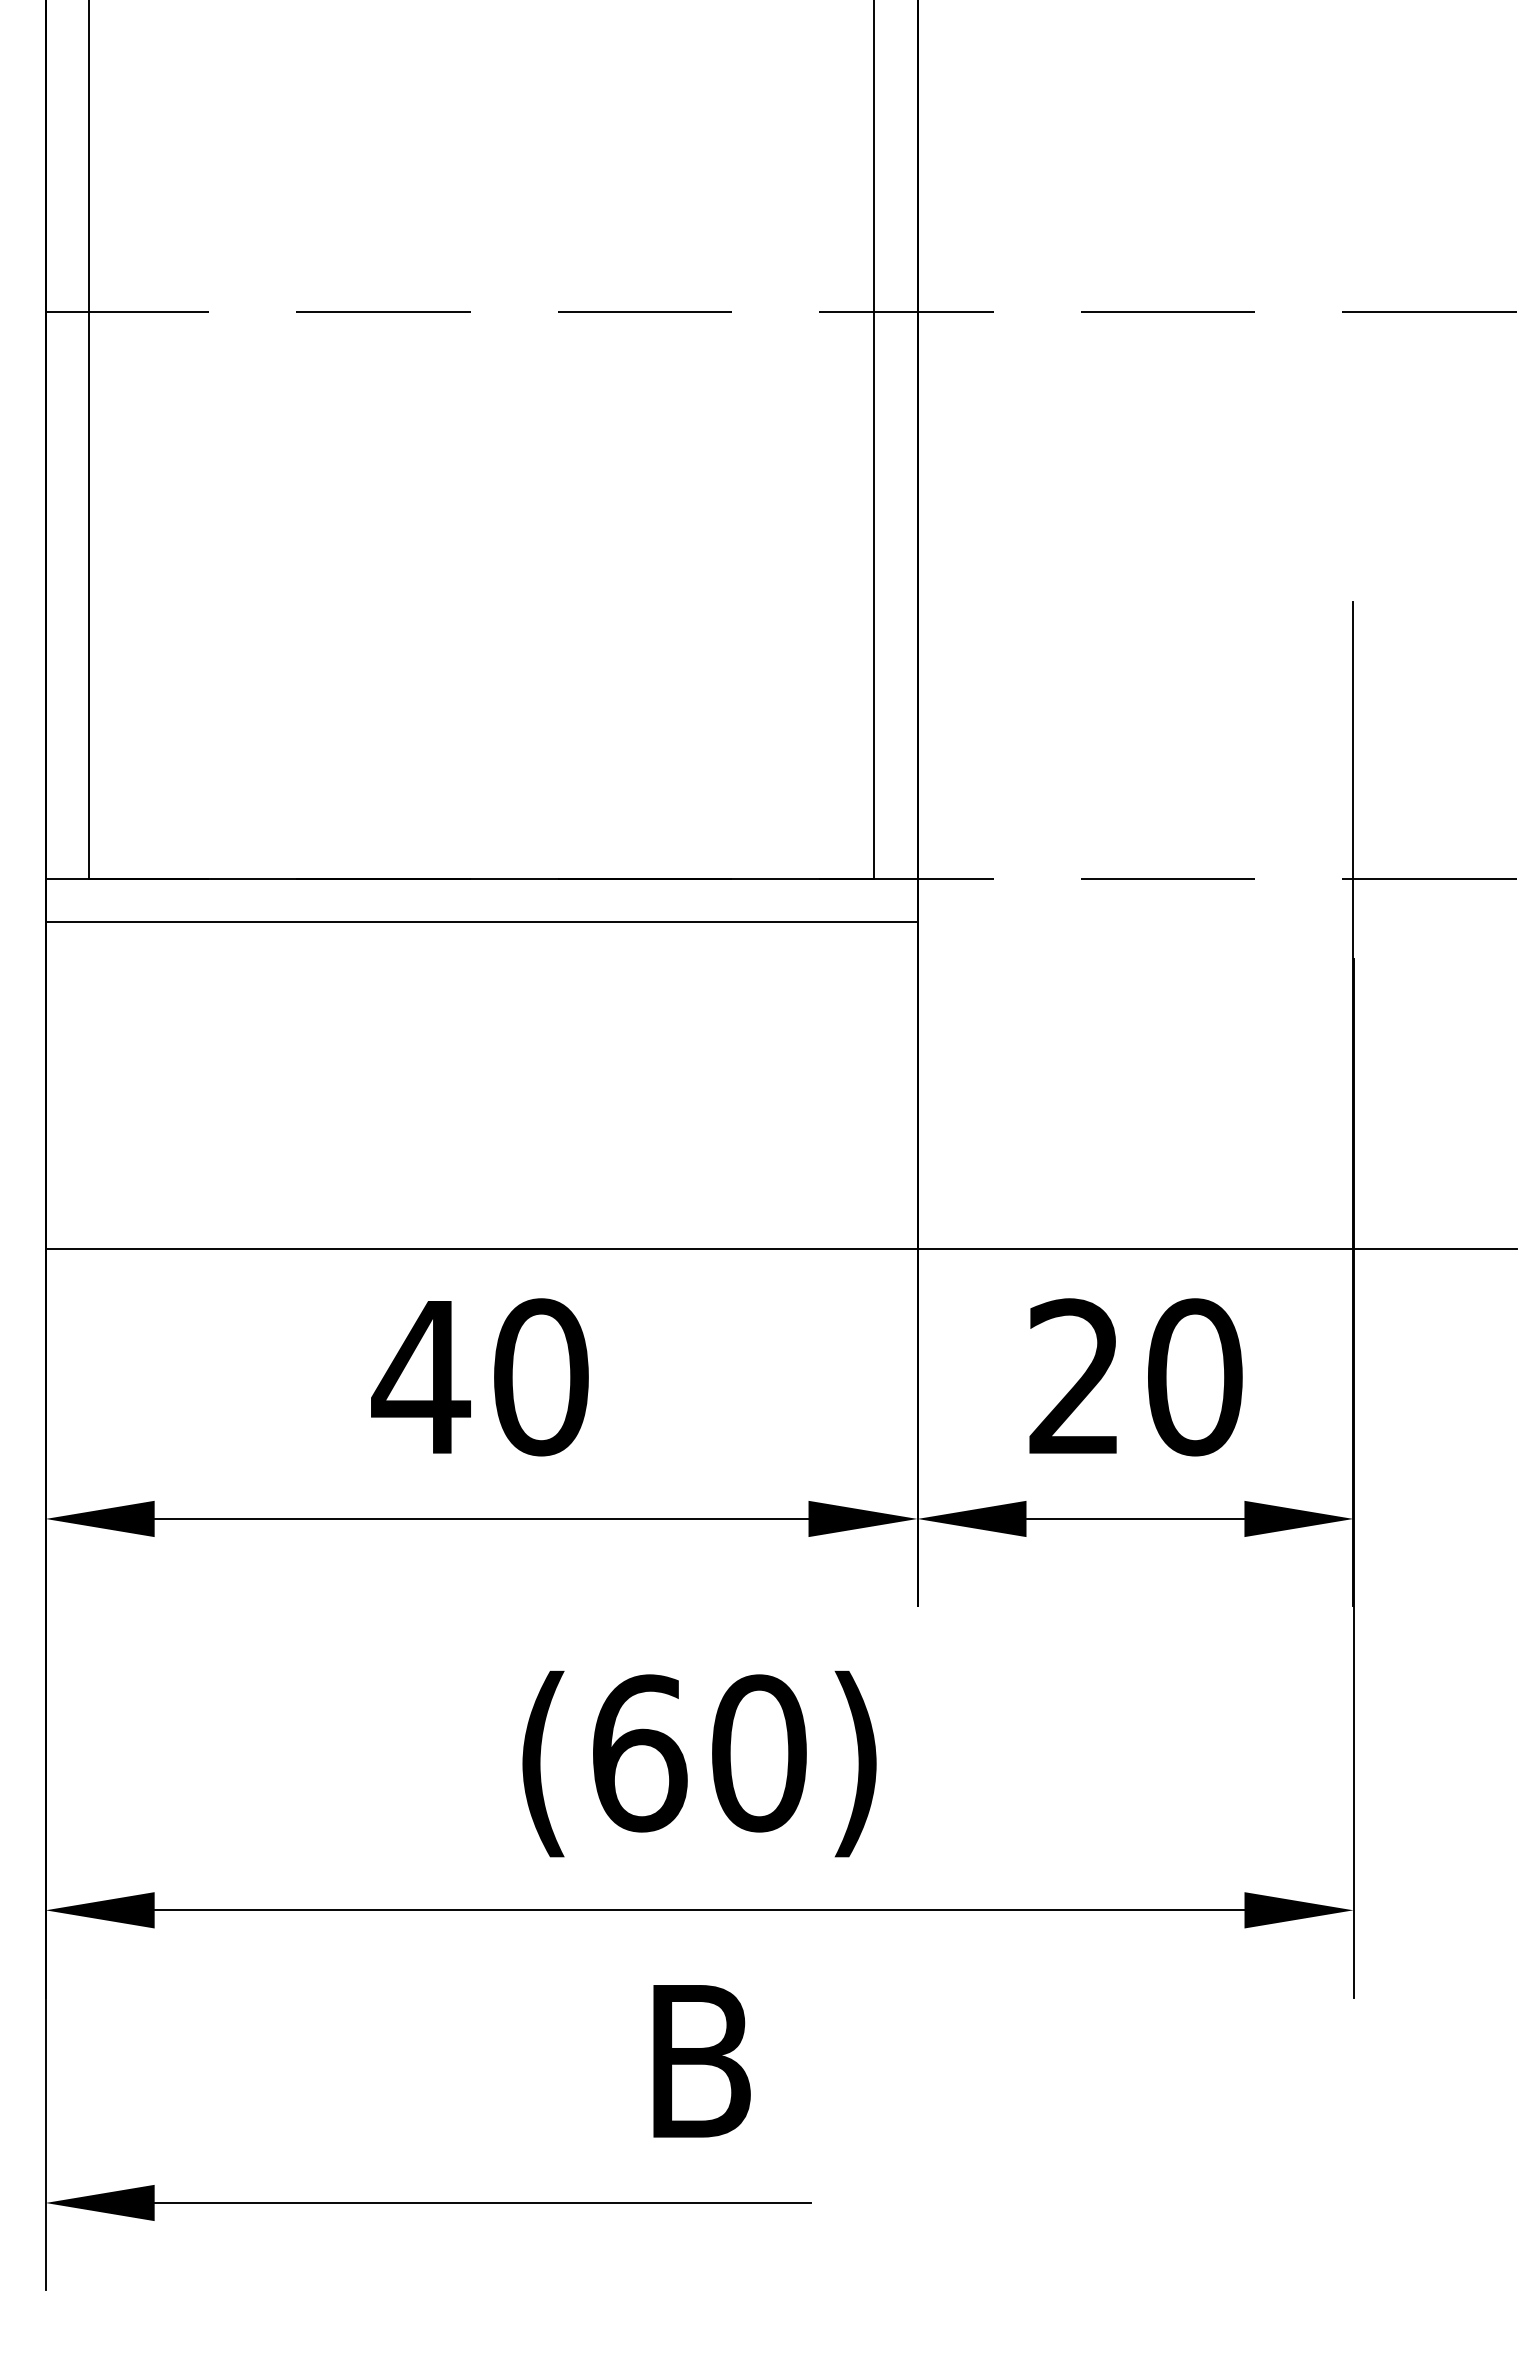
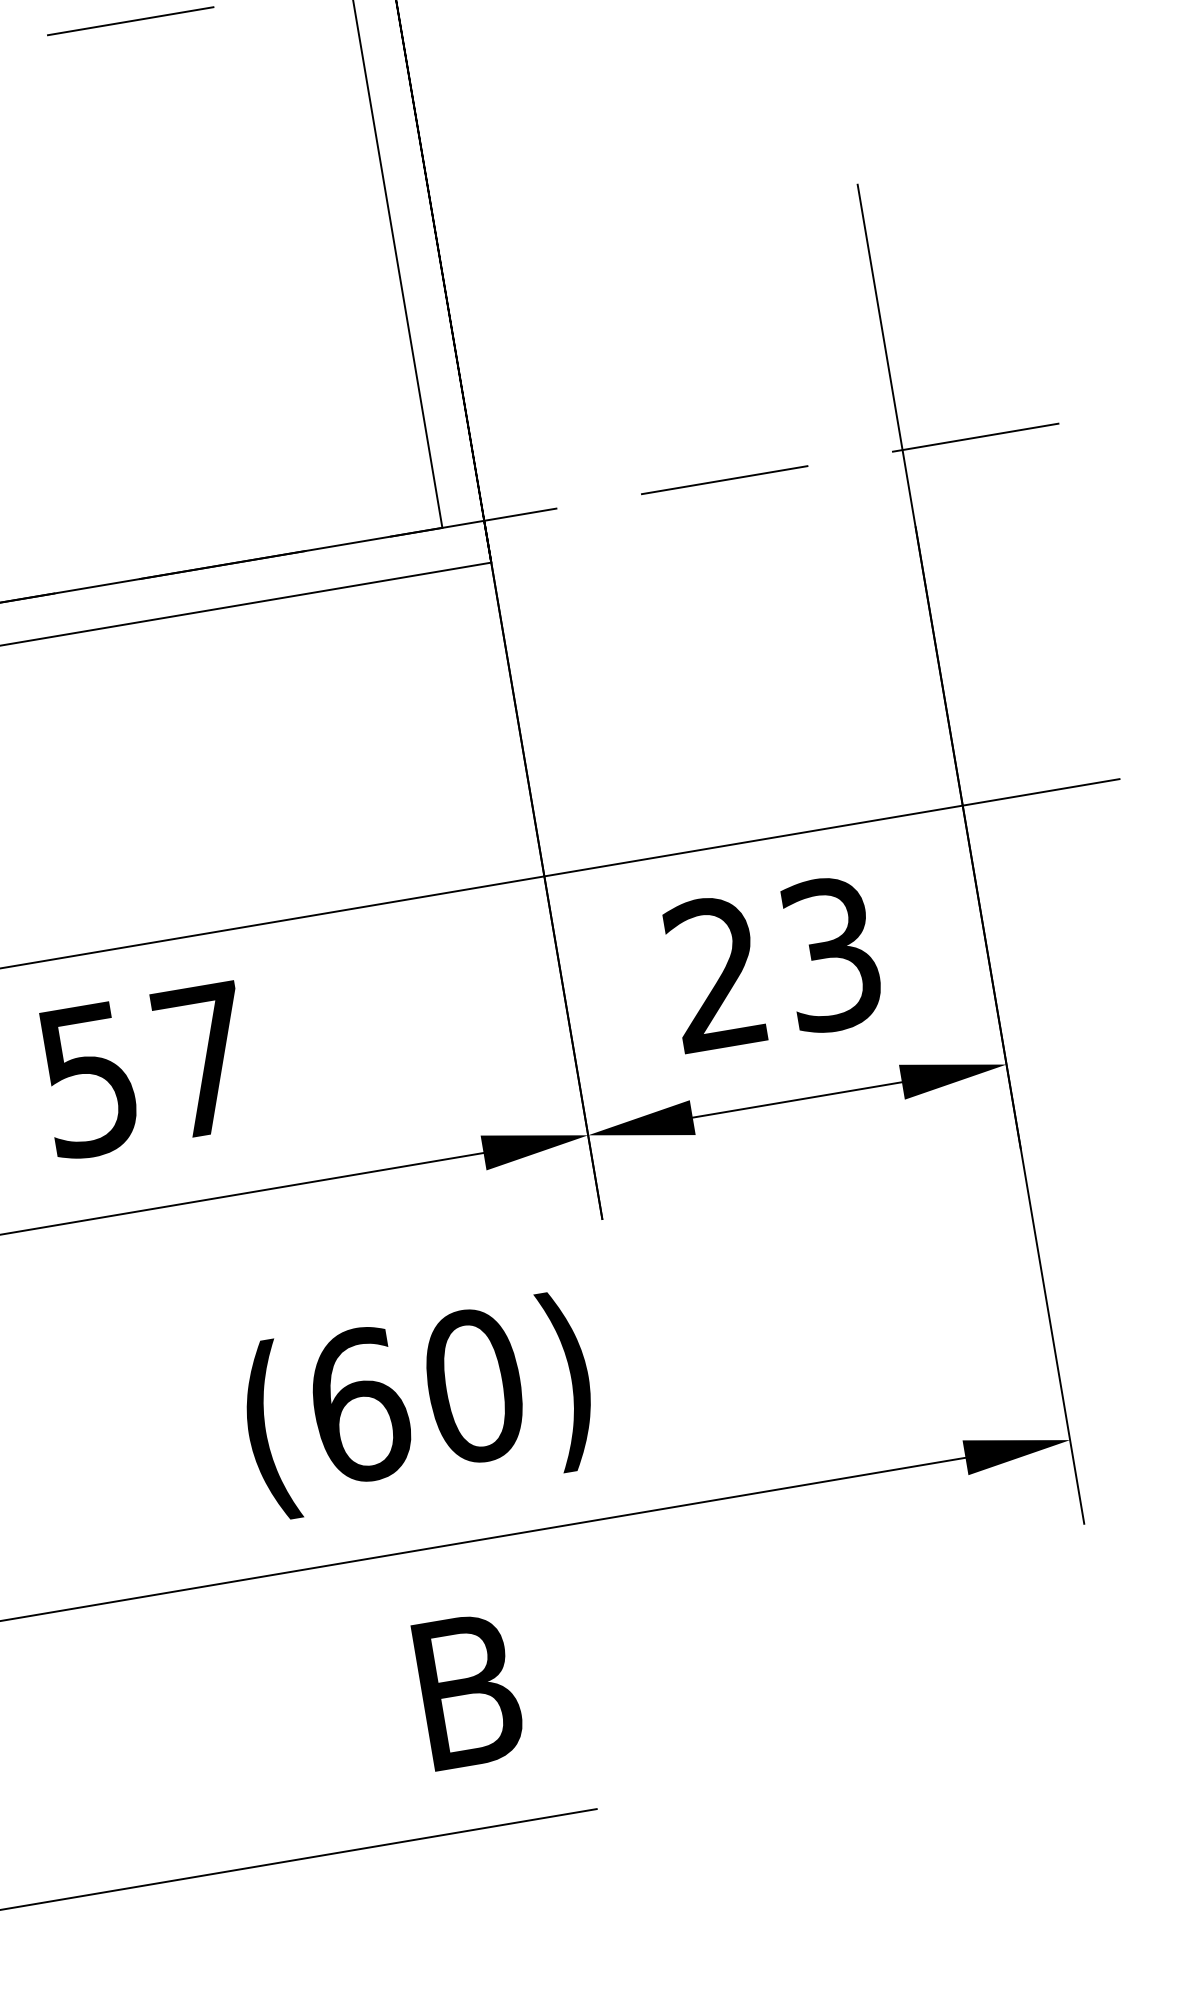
text: (479, 1377) -> (144, 1070), 40 -> 57
text: (1195, 1377) -> (831, 954), 20 -> 23

